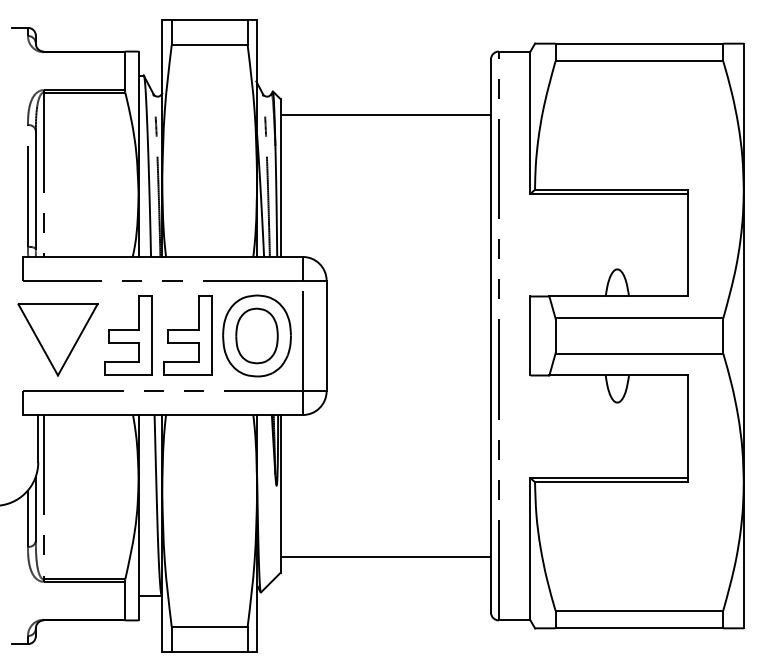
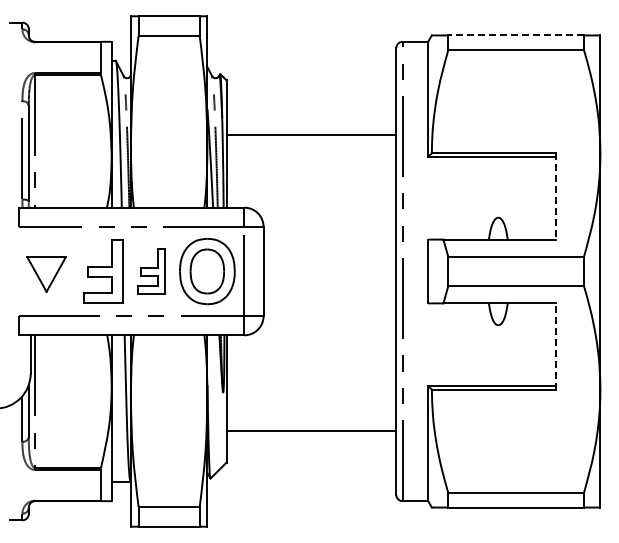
line: (639, 43) -> (516, 35), solid -> dashed
line: (385, 114) -> (311, 134), moved
line: (688, 244) -> (555, 197), solid -> dashed
part: (187, 336) -> (151, 271), size x0.7
part: (57, 339) -> (46, 274), size x0.6
line: (688, 427) -> (555, 345), solid -> dashed
line: (385, 557) -> (311, 431), moved

